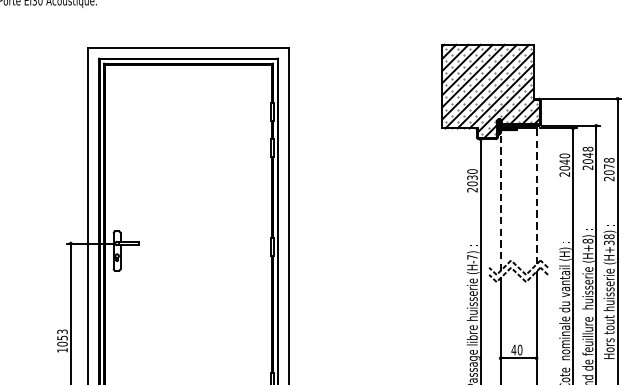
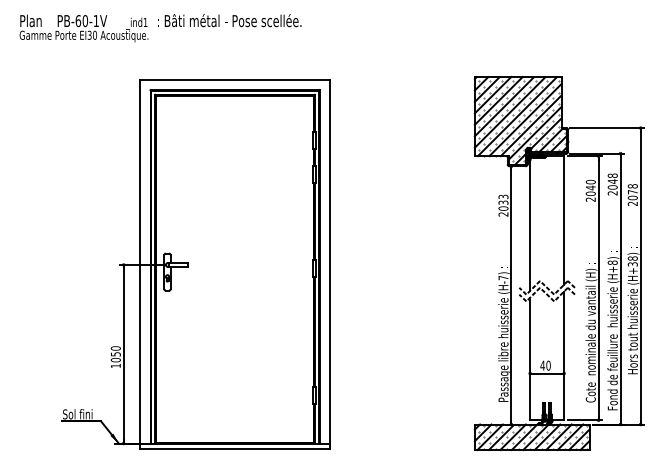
text: (472, 171) -> (503, 196), 2030 -> 2033
line: (536, 195) -> (564, 219), dashed -> solid
line: (501, 199) -> (530, 223), dashed -> solid
text: (62, 331) -> (115, 348), 1053 -> 1050

